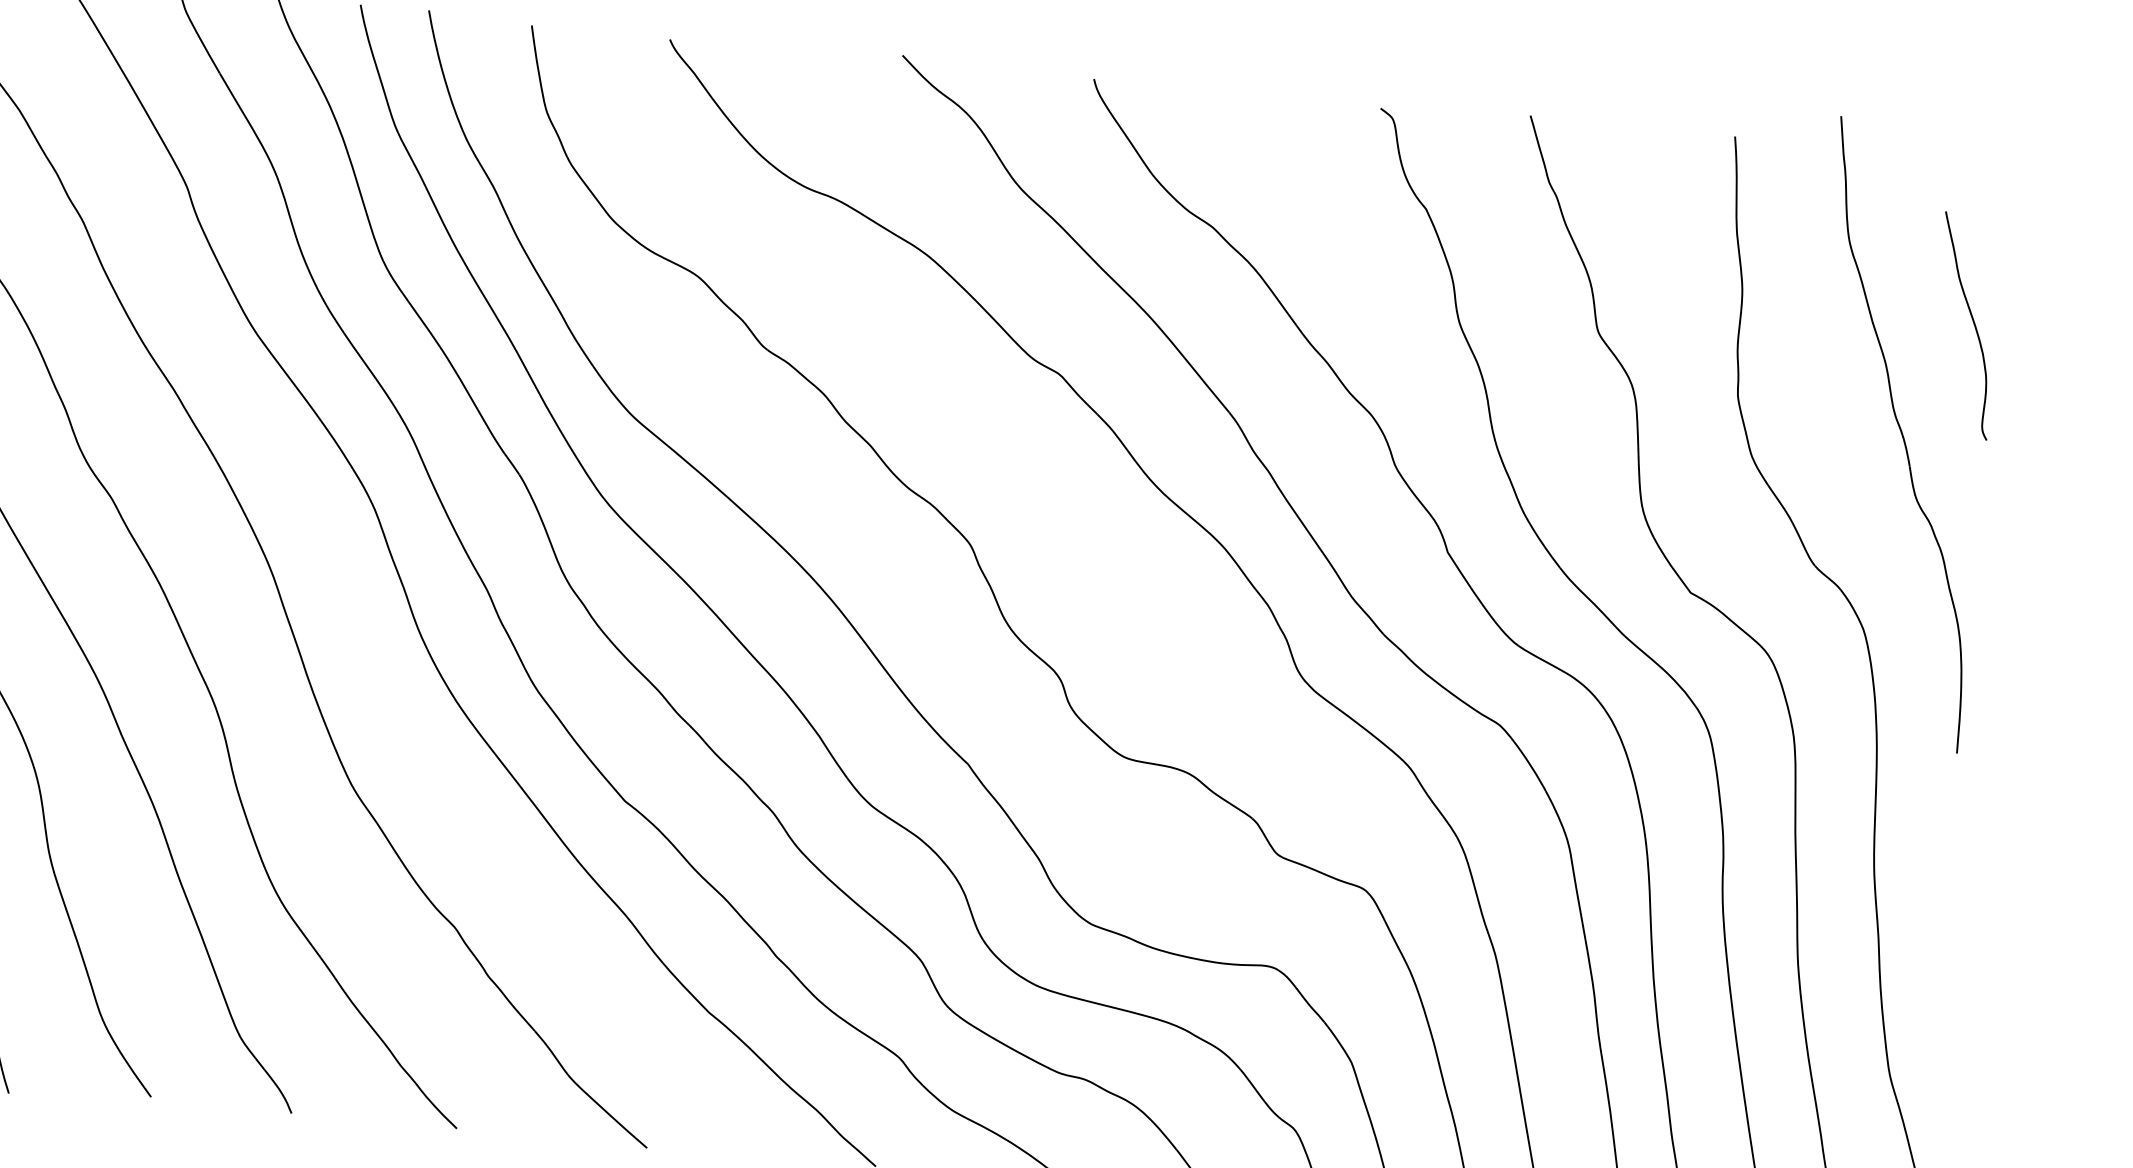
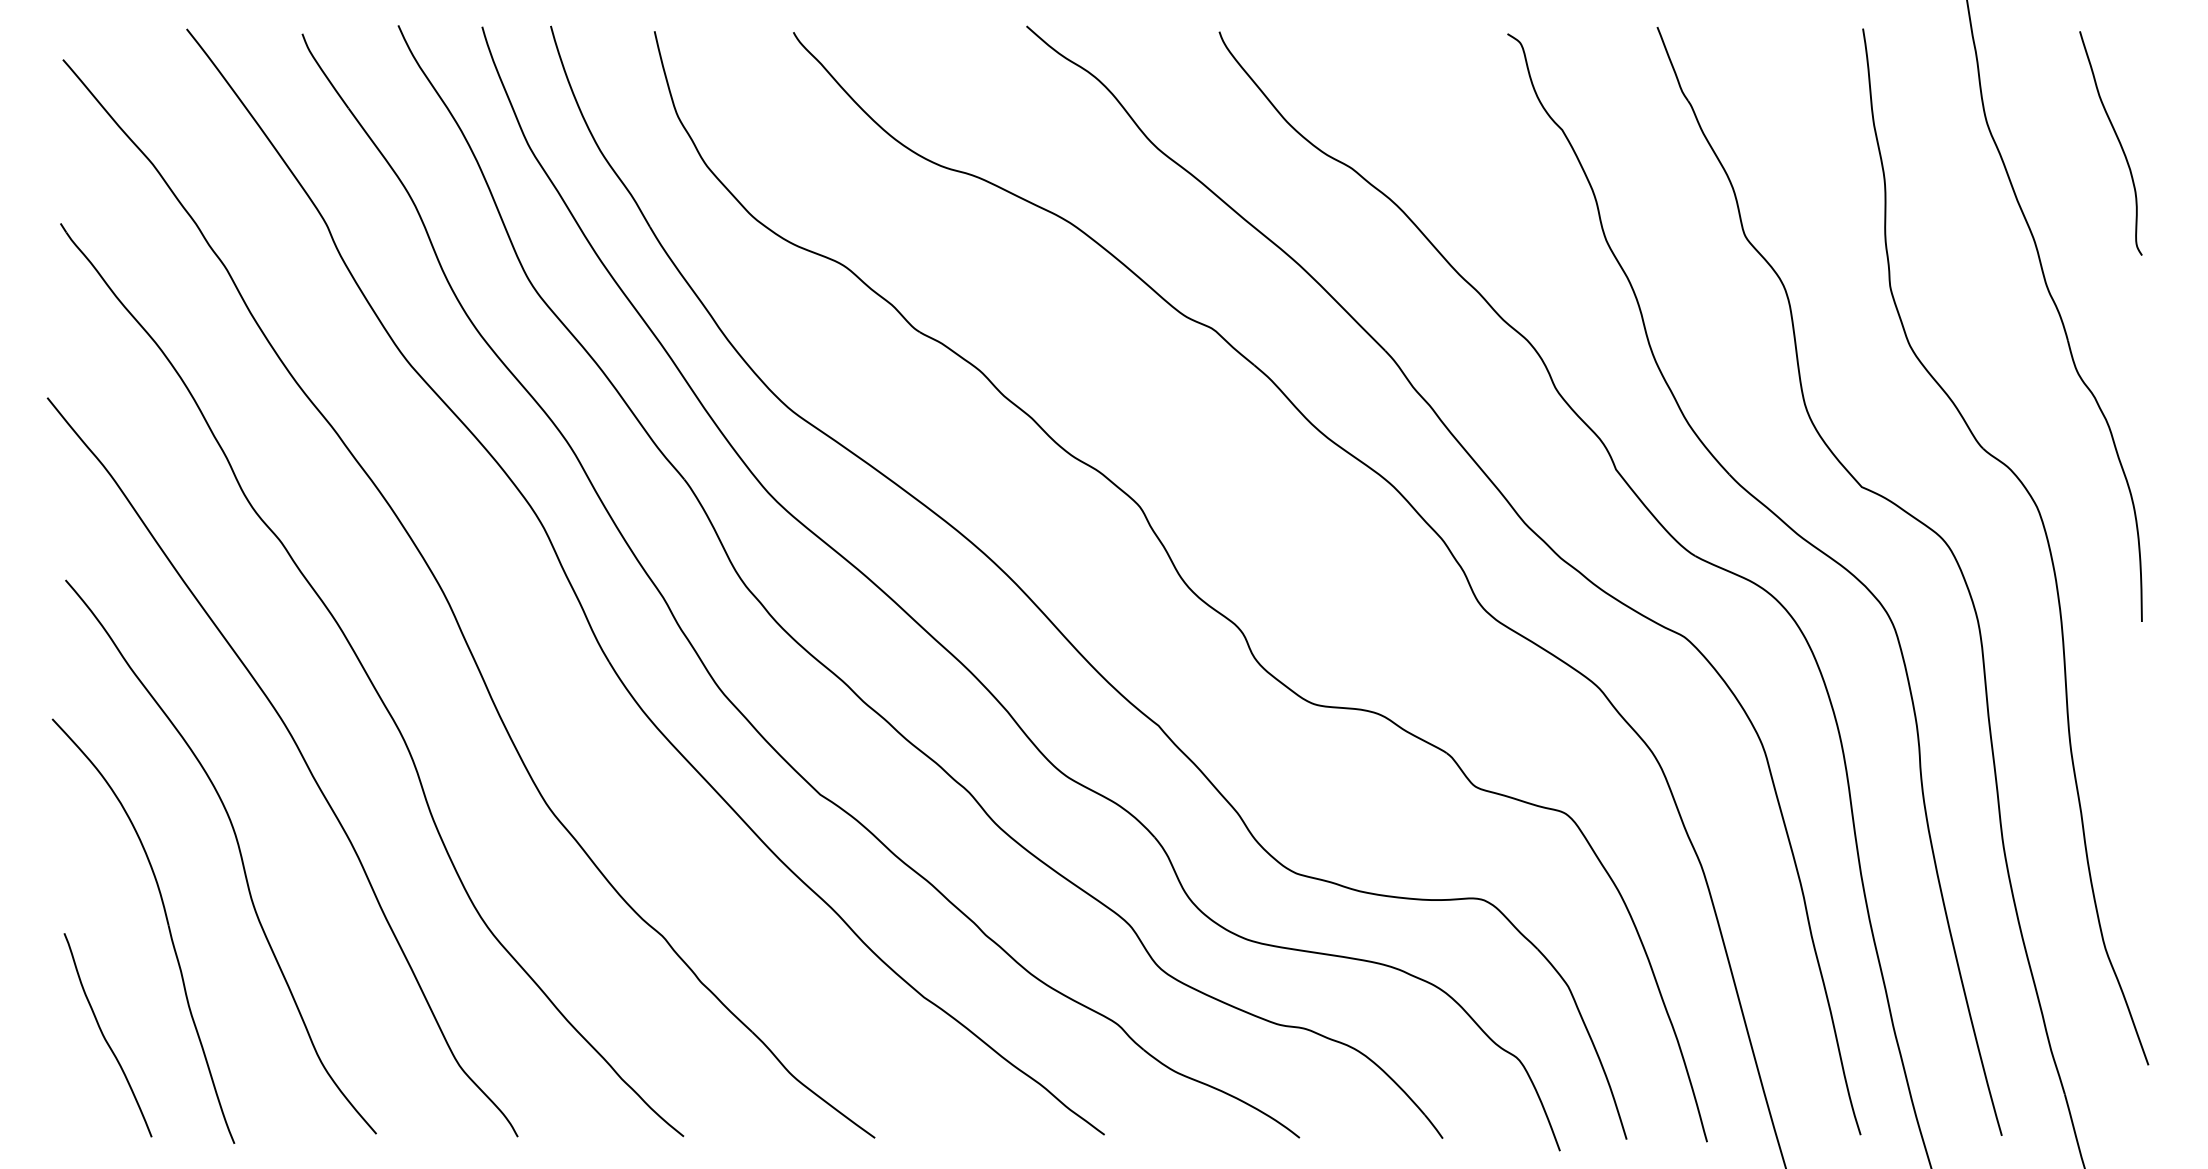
curve: (1973, 323) -> (2117, 140), moved

